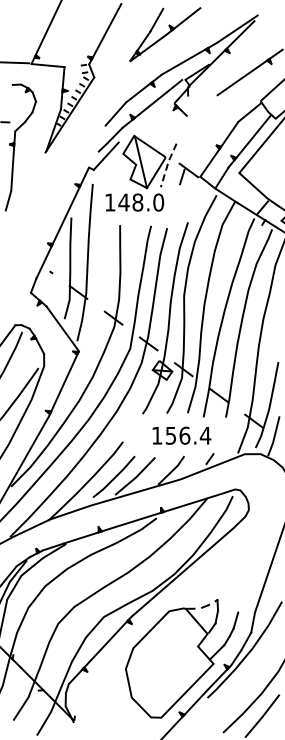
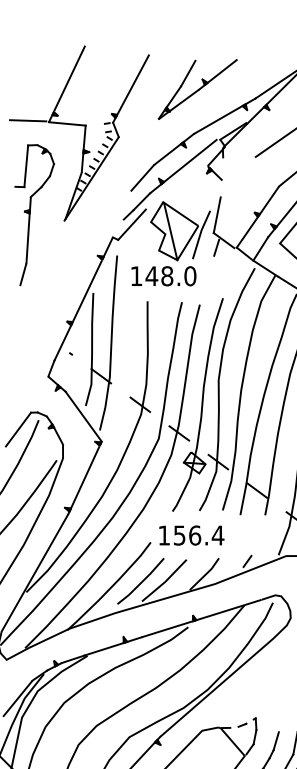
line: (10, 103) -> (25, 166), added
line: (182, 147) -> (216, 215), added
line: (167, 164) -> (200, 233), dashed -> solid
text: (181, 435) -> (191, 535), moved

